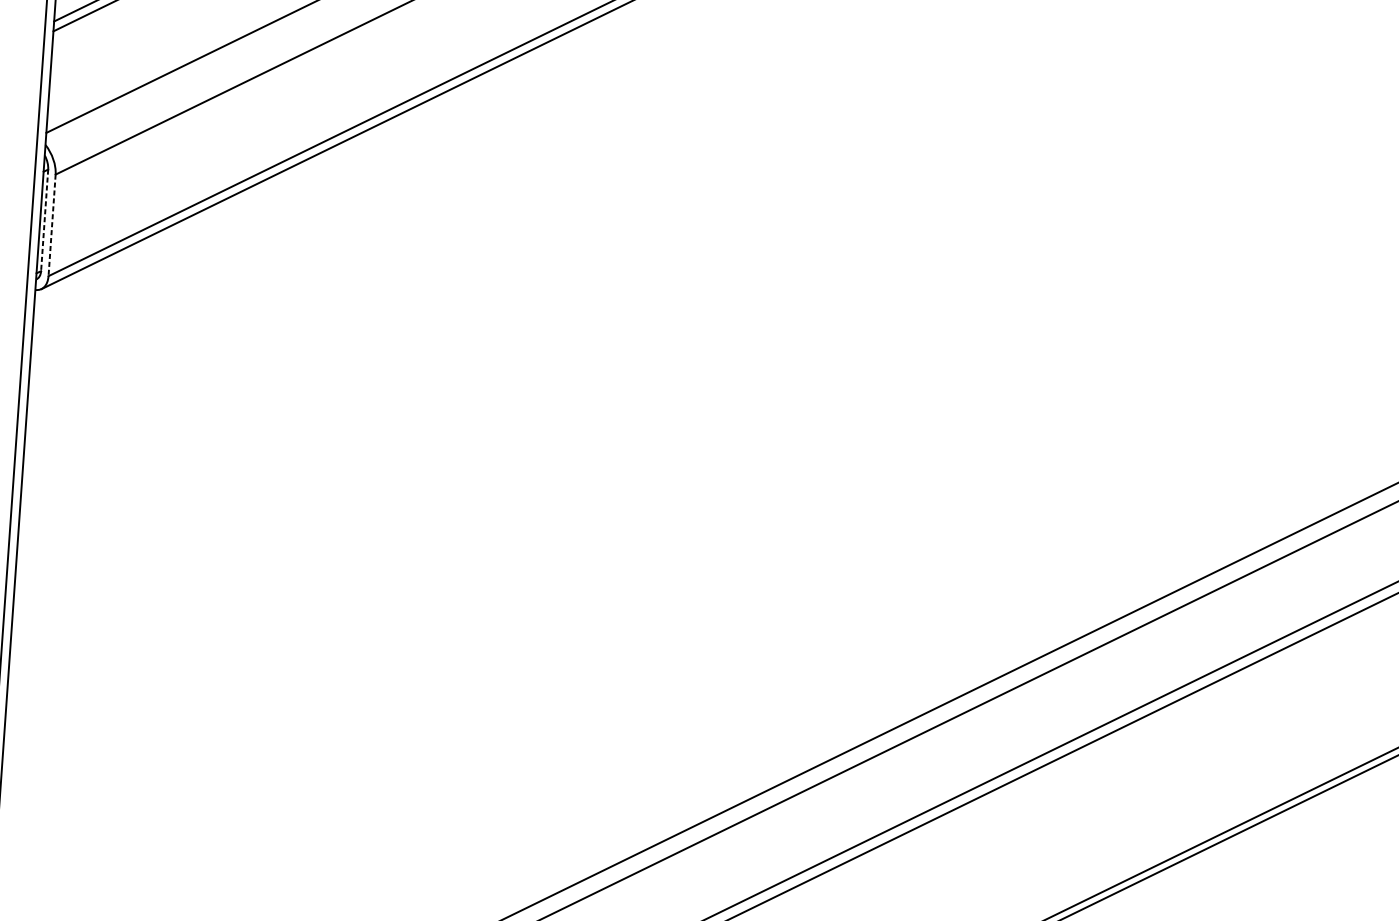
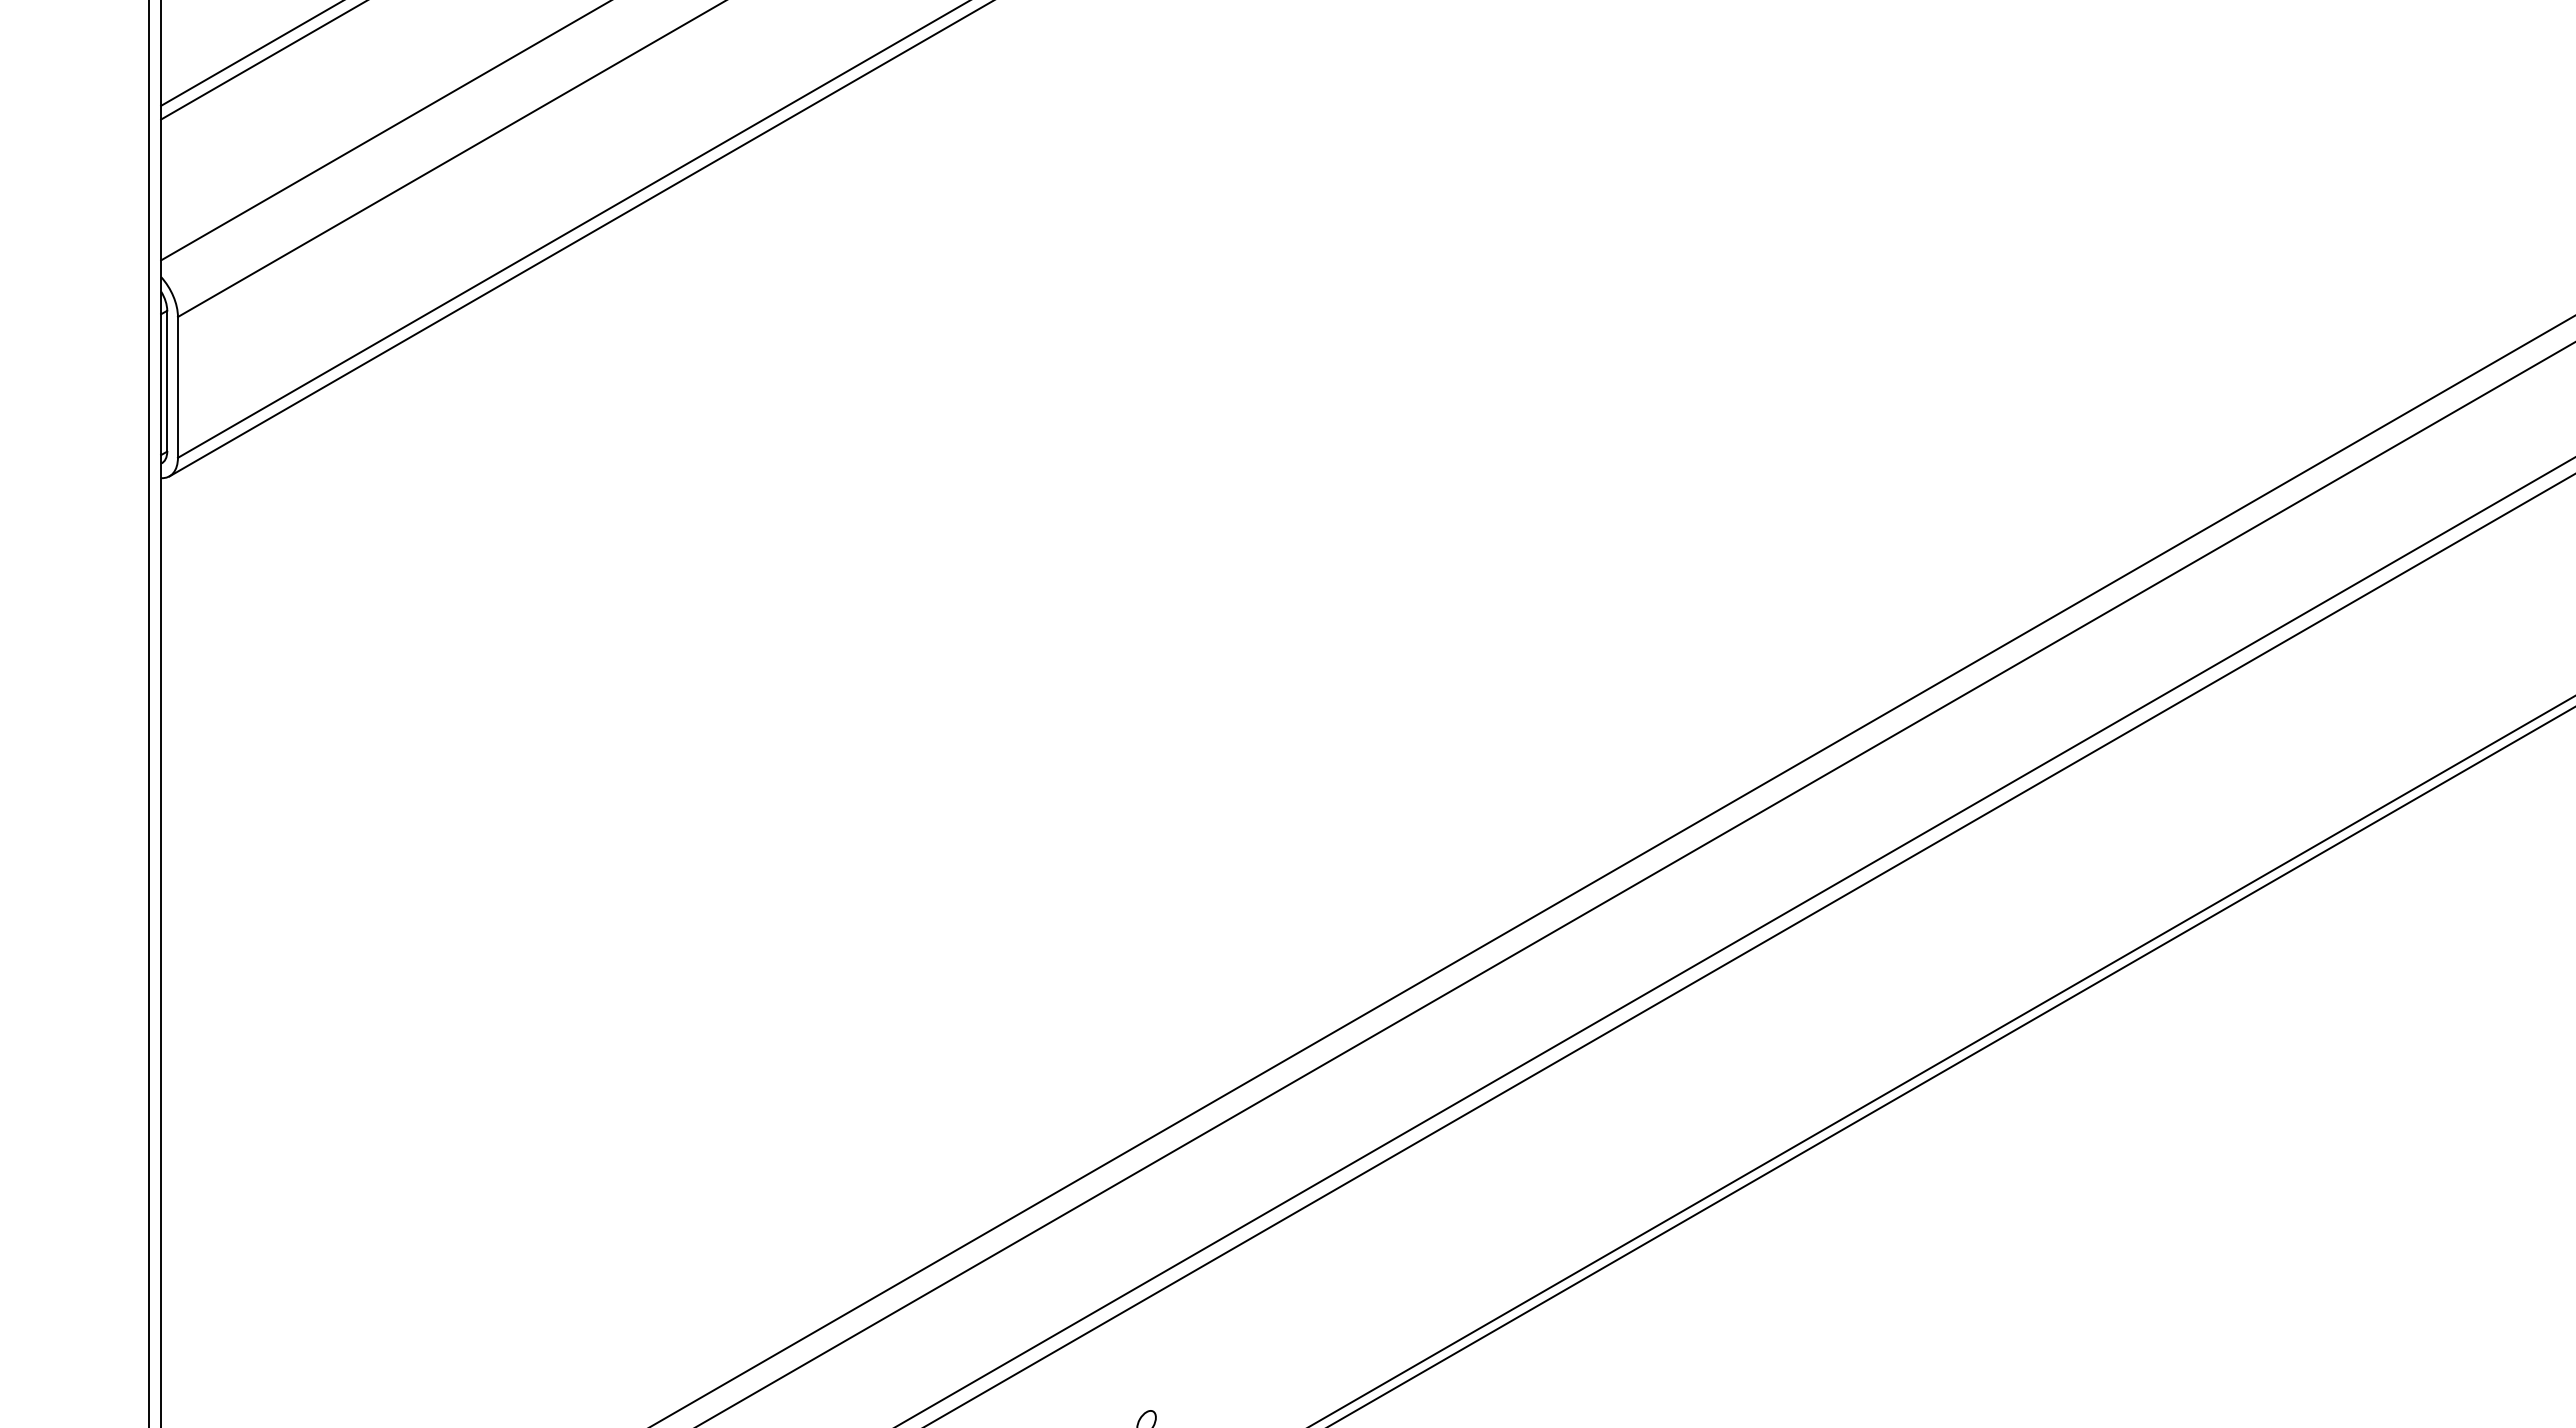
line: (44, 220) -> (167, 381), dashed -> solid
line: (52, 225) -> (178, 387), dashed -> solid

